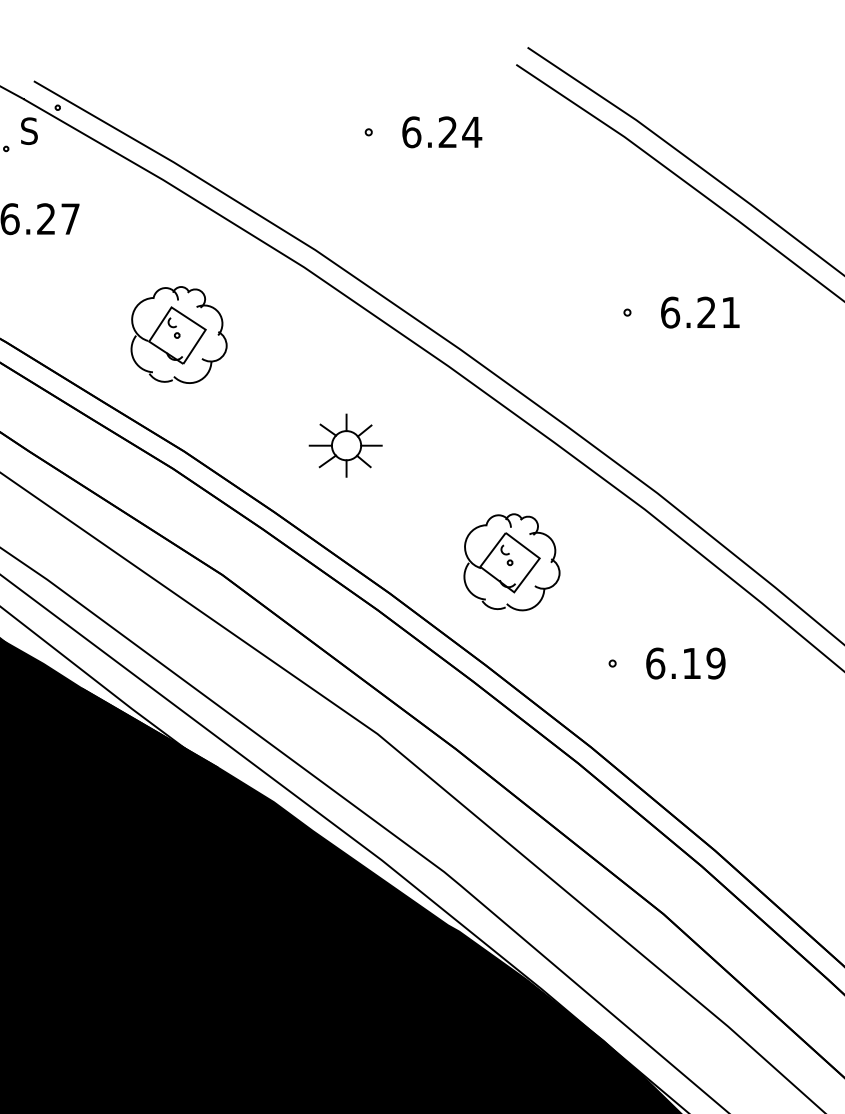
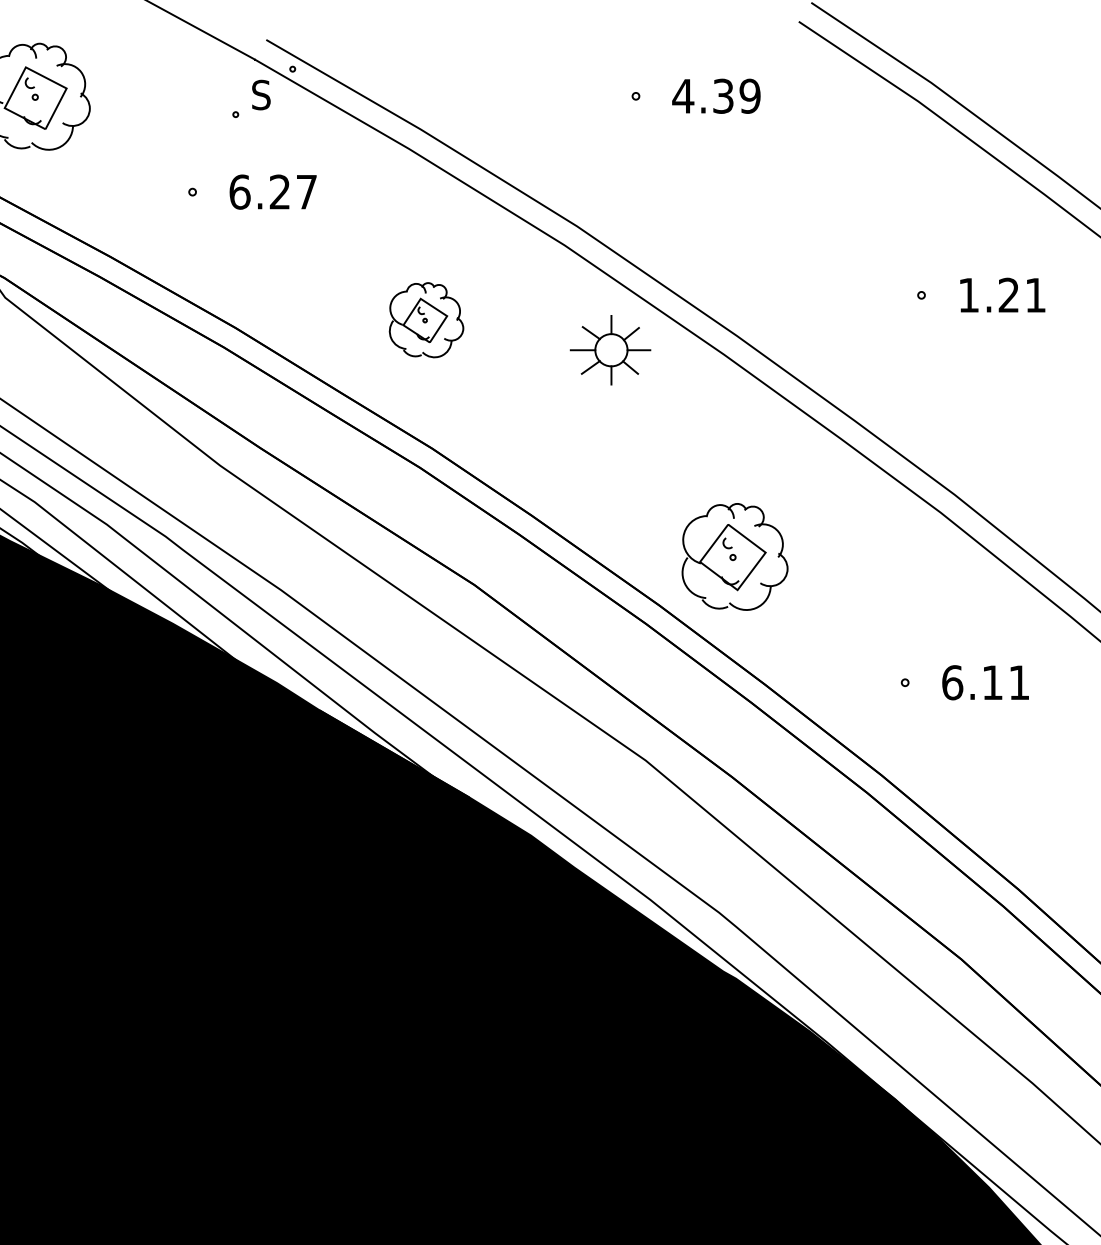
text: (441, 131) -> (716, 95), 6.24 -> 4.39
text: (670, 311) -> (968, 294), 6.21 -> 1.21
part: (179, 335) -> (426, 320), size x0.7
part: (345, 445) -> (610, 350), moved
part: (511, 561) -> (734, 556), moved
text: (715, 663) -> (1018, 682), 6.19 -> 6.11

